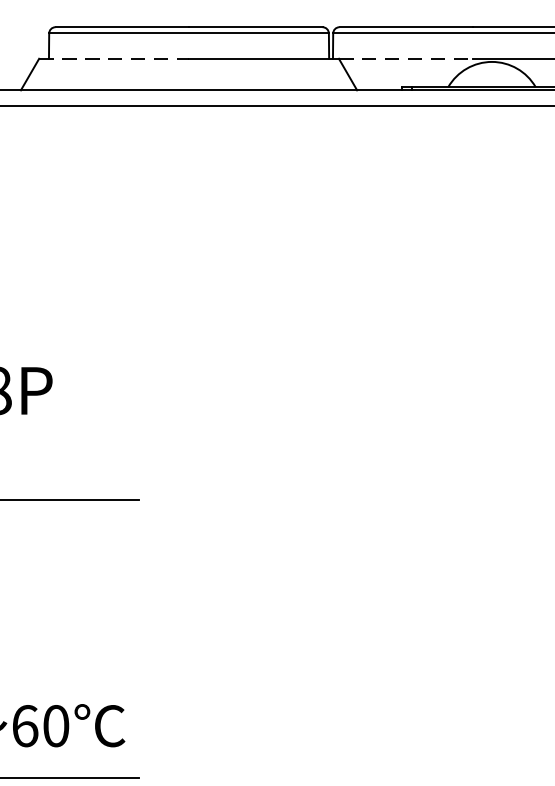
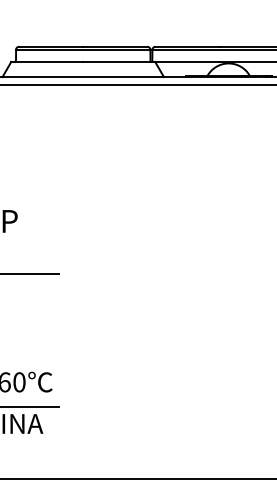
line: (114, 57) -> (47, 61), dashed -> solid
line: (406, 57) -> (187, 61), dashed -> solid

